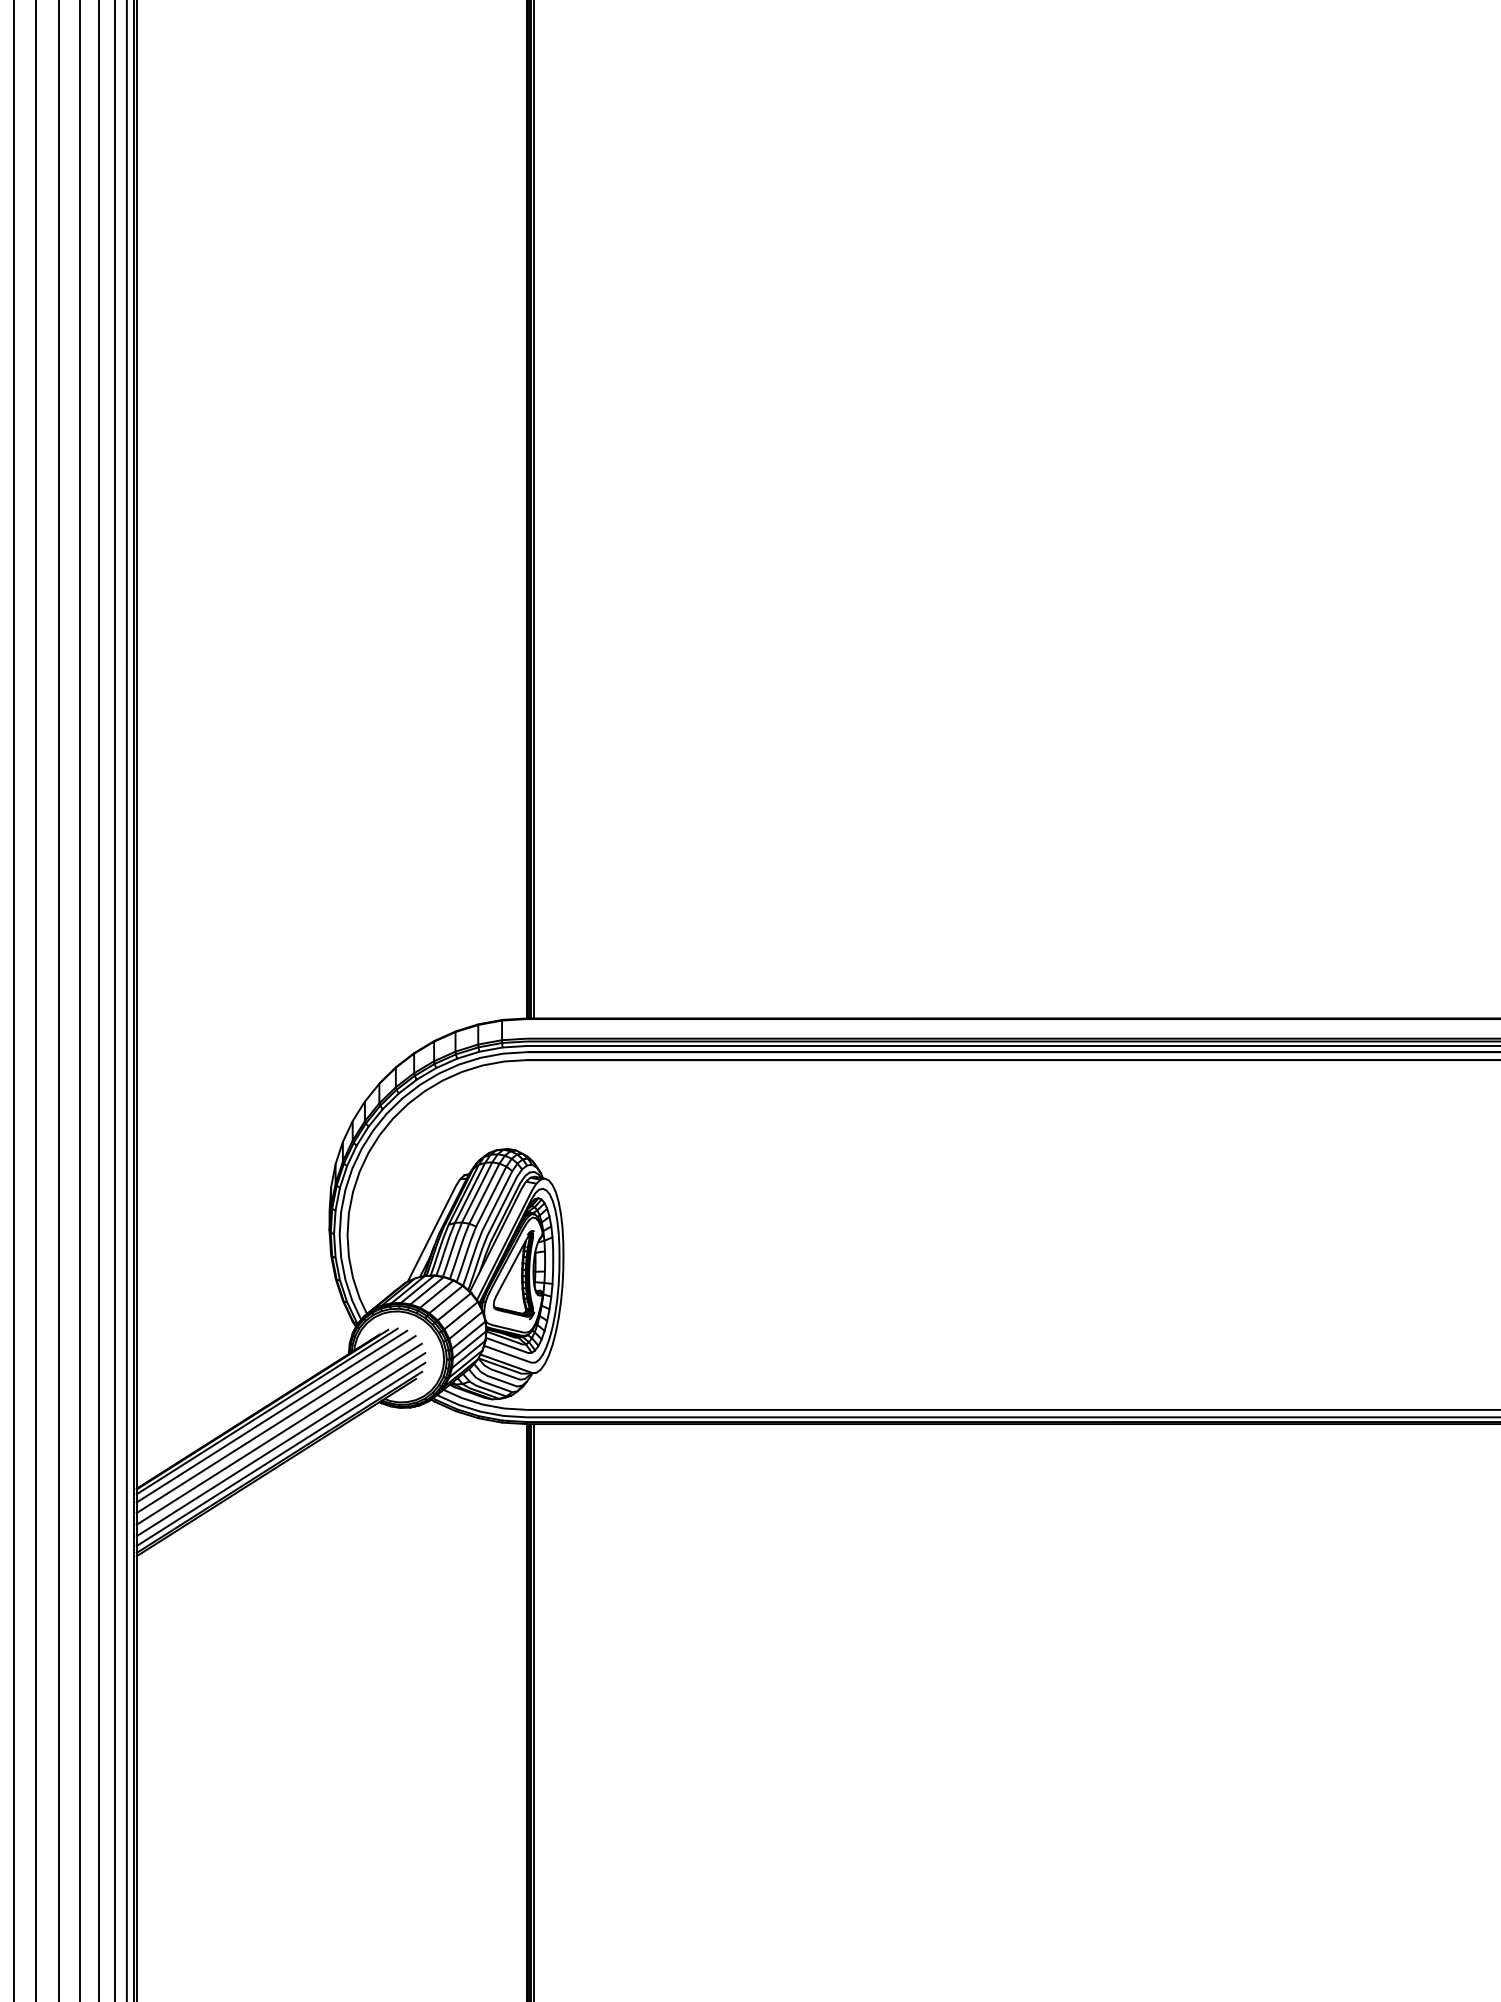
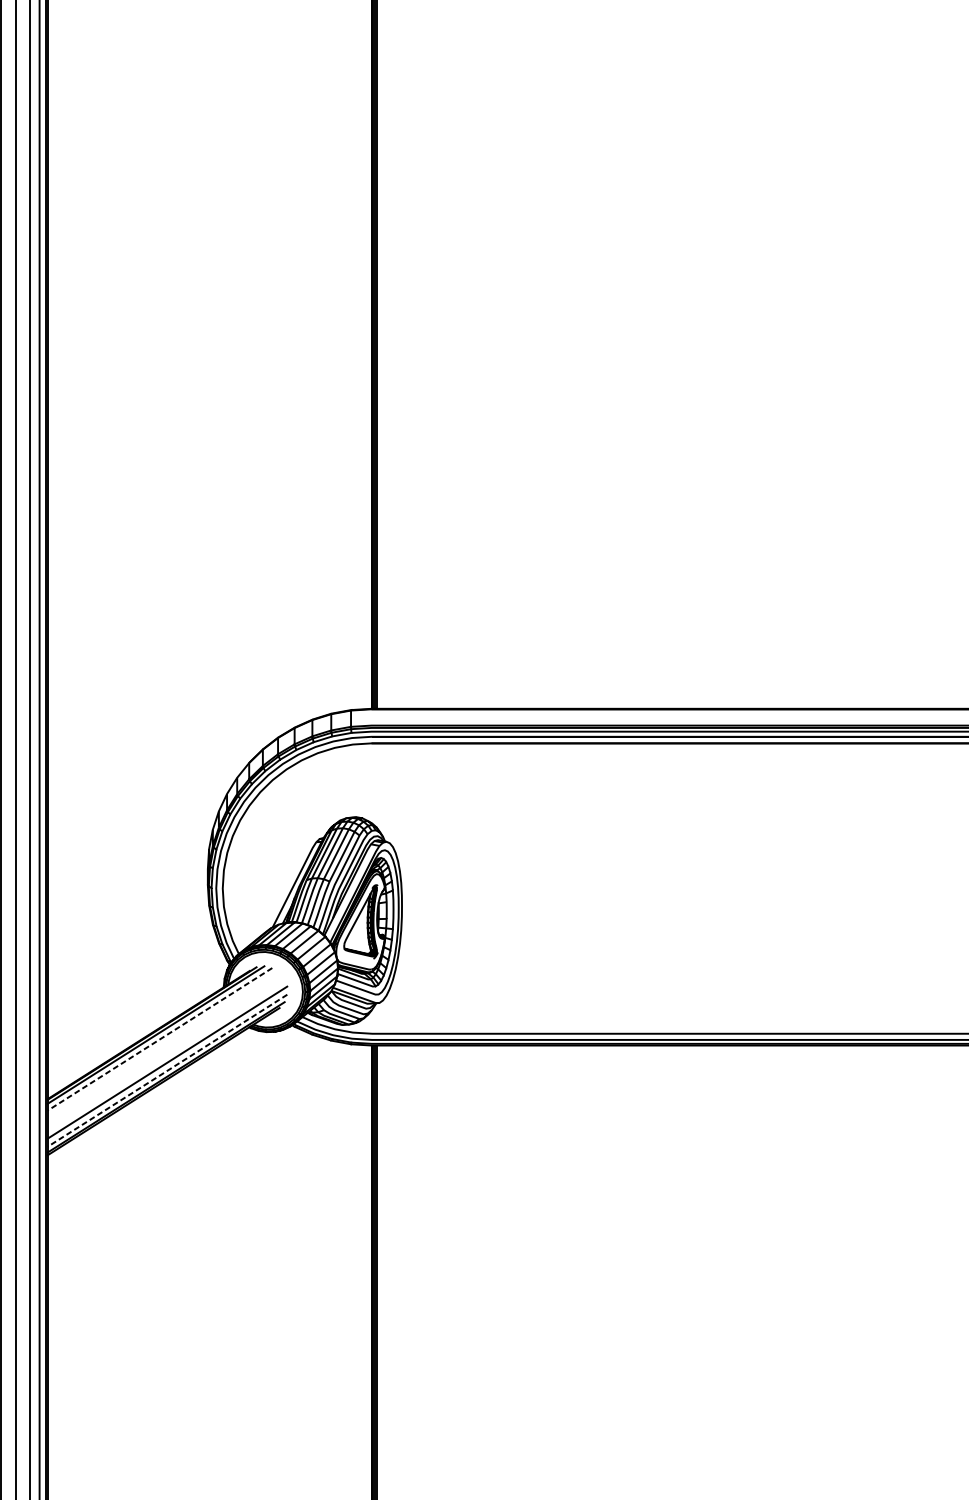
line: (271, 1416) -> (159, 1039), solid -> dashed
line: (275, 1424) -> (162, 1045), removed
line: (278, 1433) -> (165, 1053), removed
line: (281, 1454) -> (167, 1070), solid -> dashed

